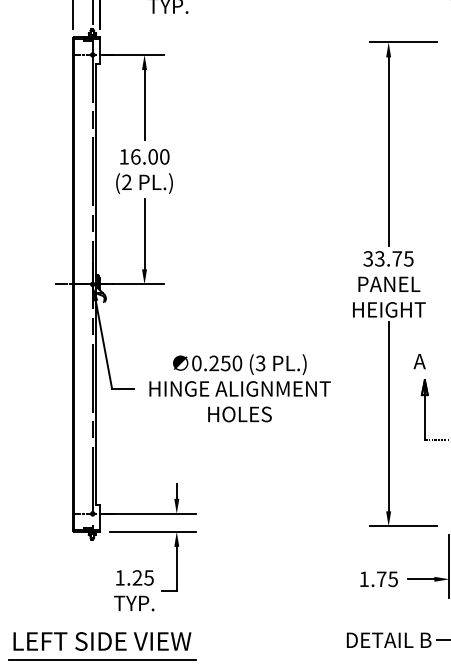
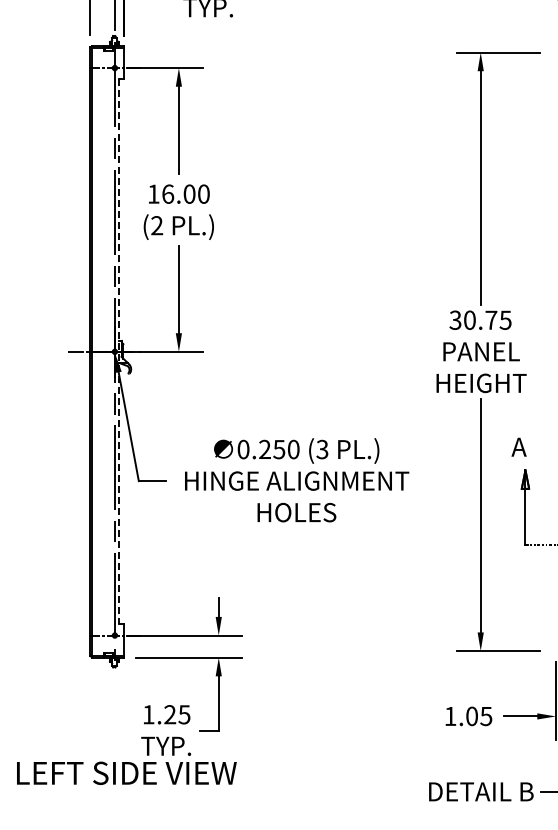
text: (379, 258) -> (469, 319), 33.75 -> 30.75
line: (96, 284) -> (119, 351), solid -> dashed
text: (382, 579) -> (472, 716), 1.75 -> 1.05
text: (102, 640) -> (126, 772), moved
line: (102, 660) -> (126, 816), removed

